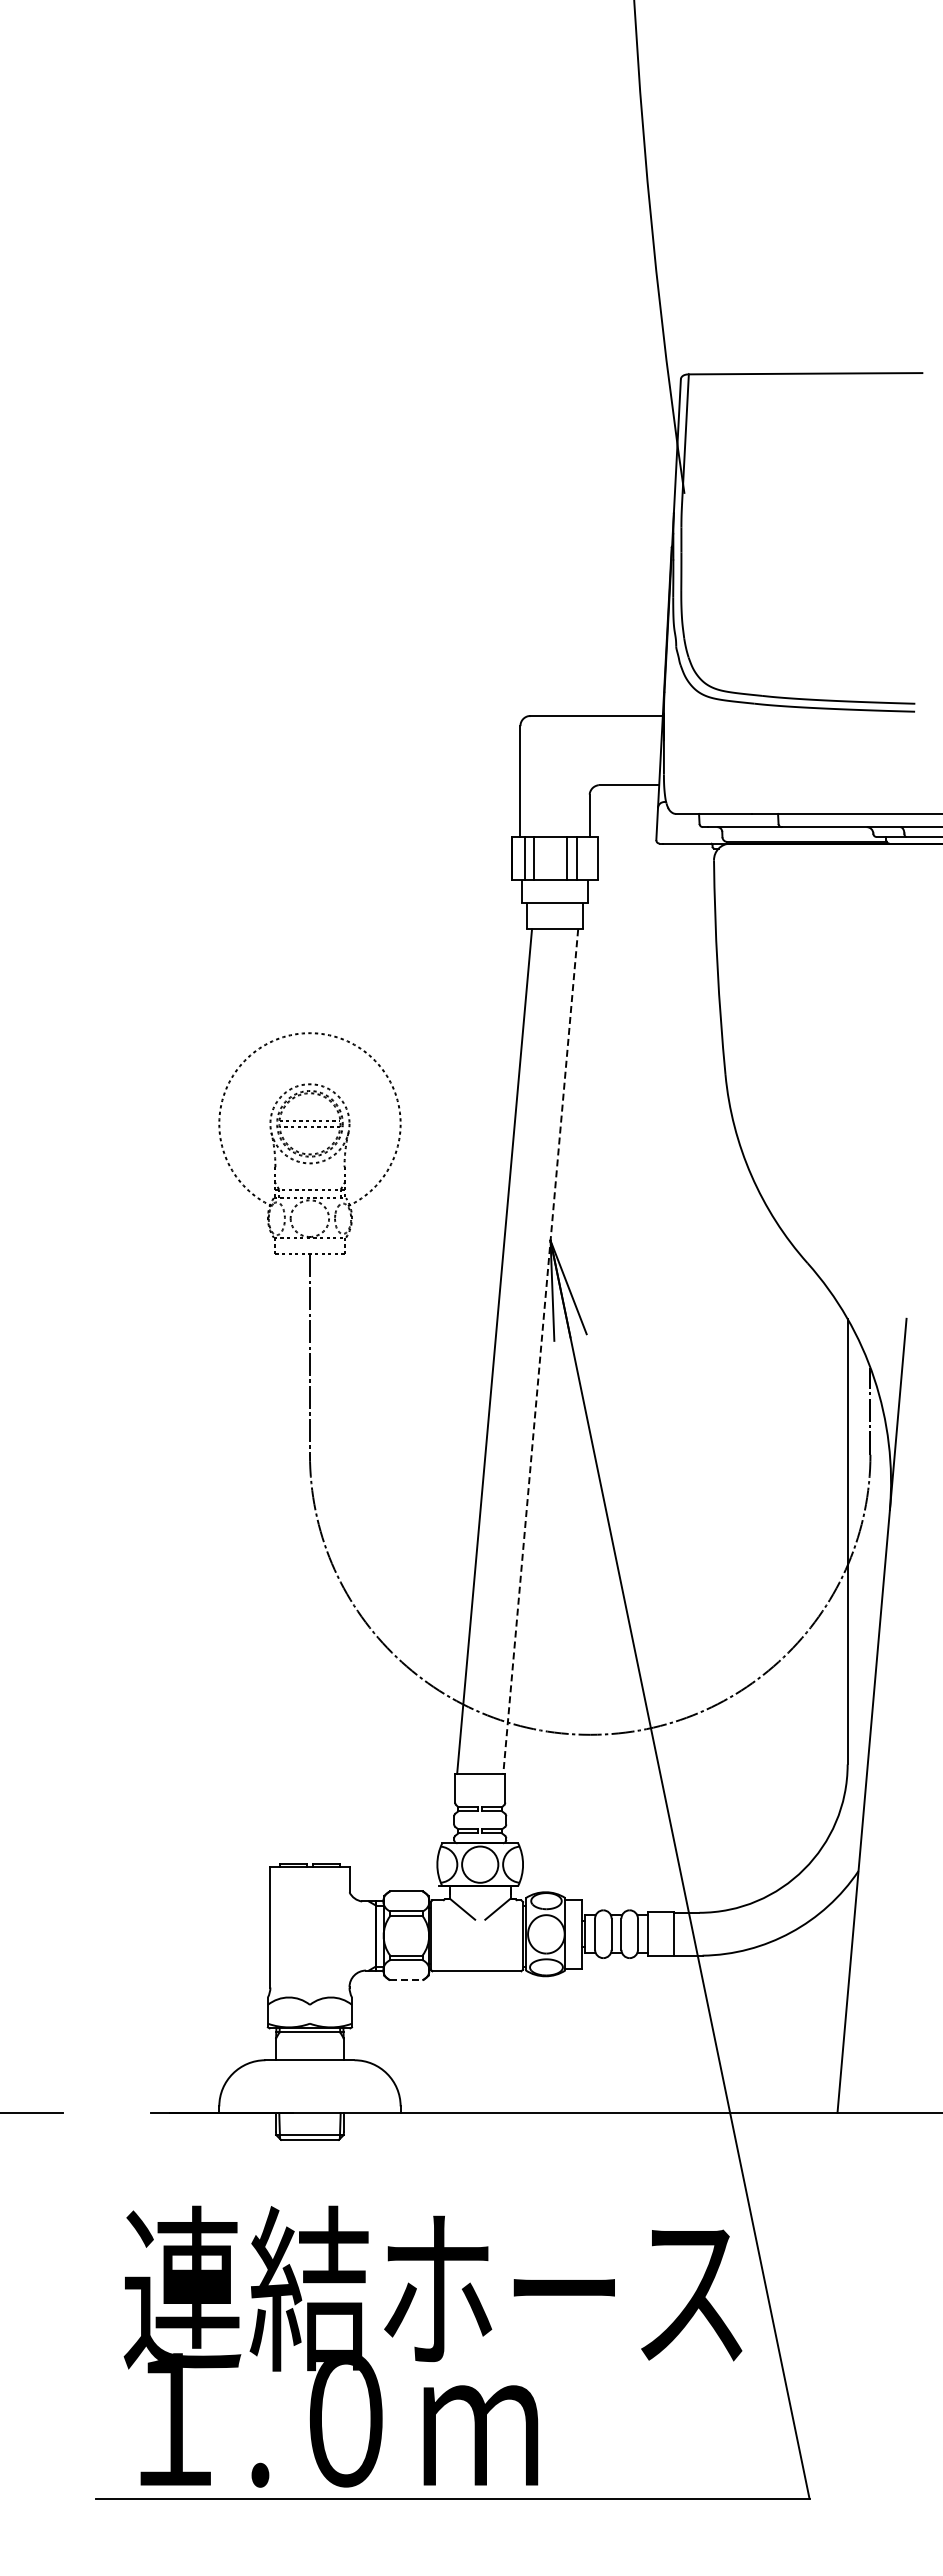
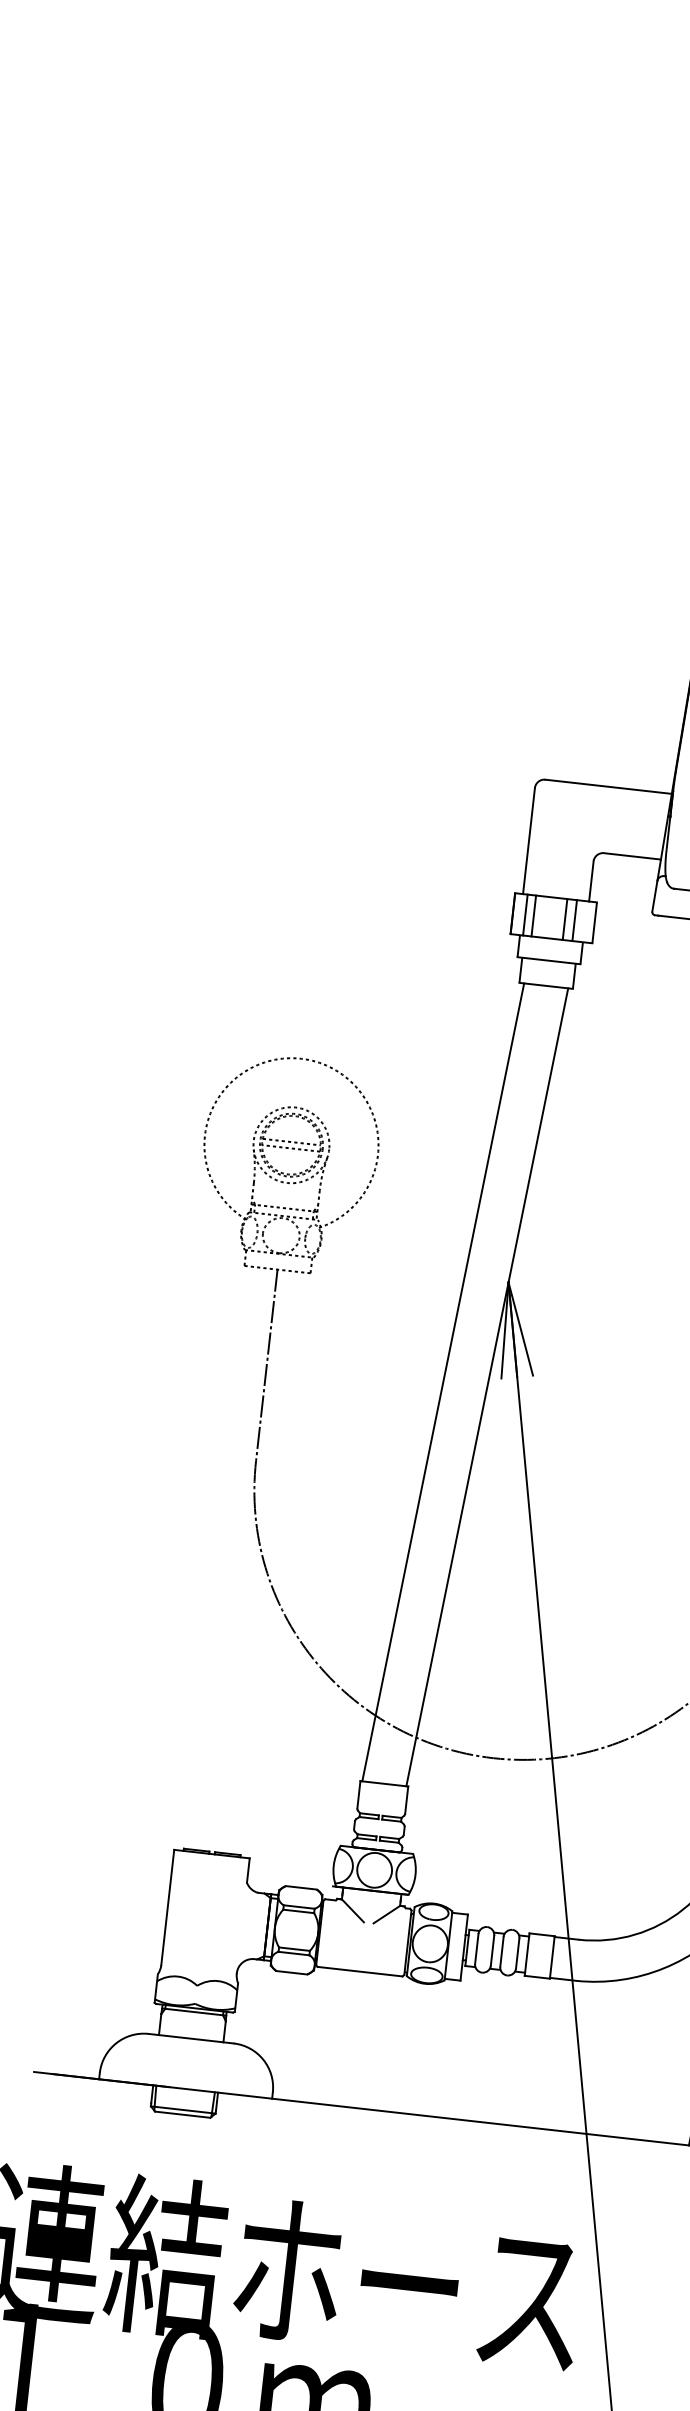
line: (540, 1352) -> (486, 1388), dashed -> solid
line: (406, 1980) -> (291, 1972), dashed -> solid

